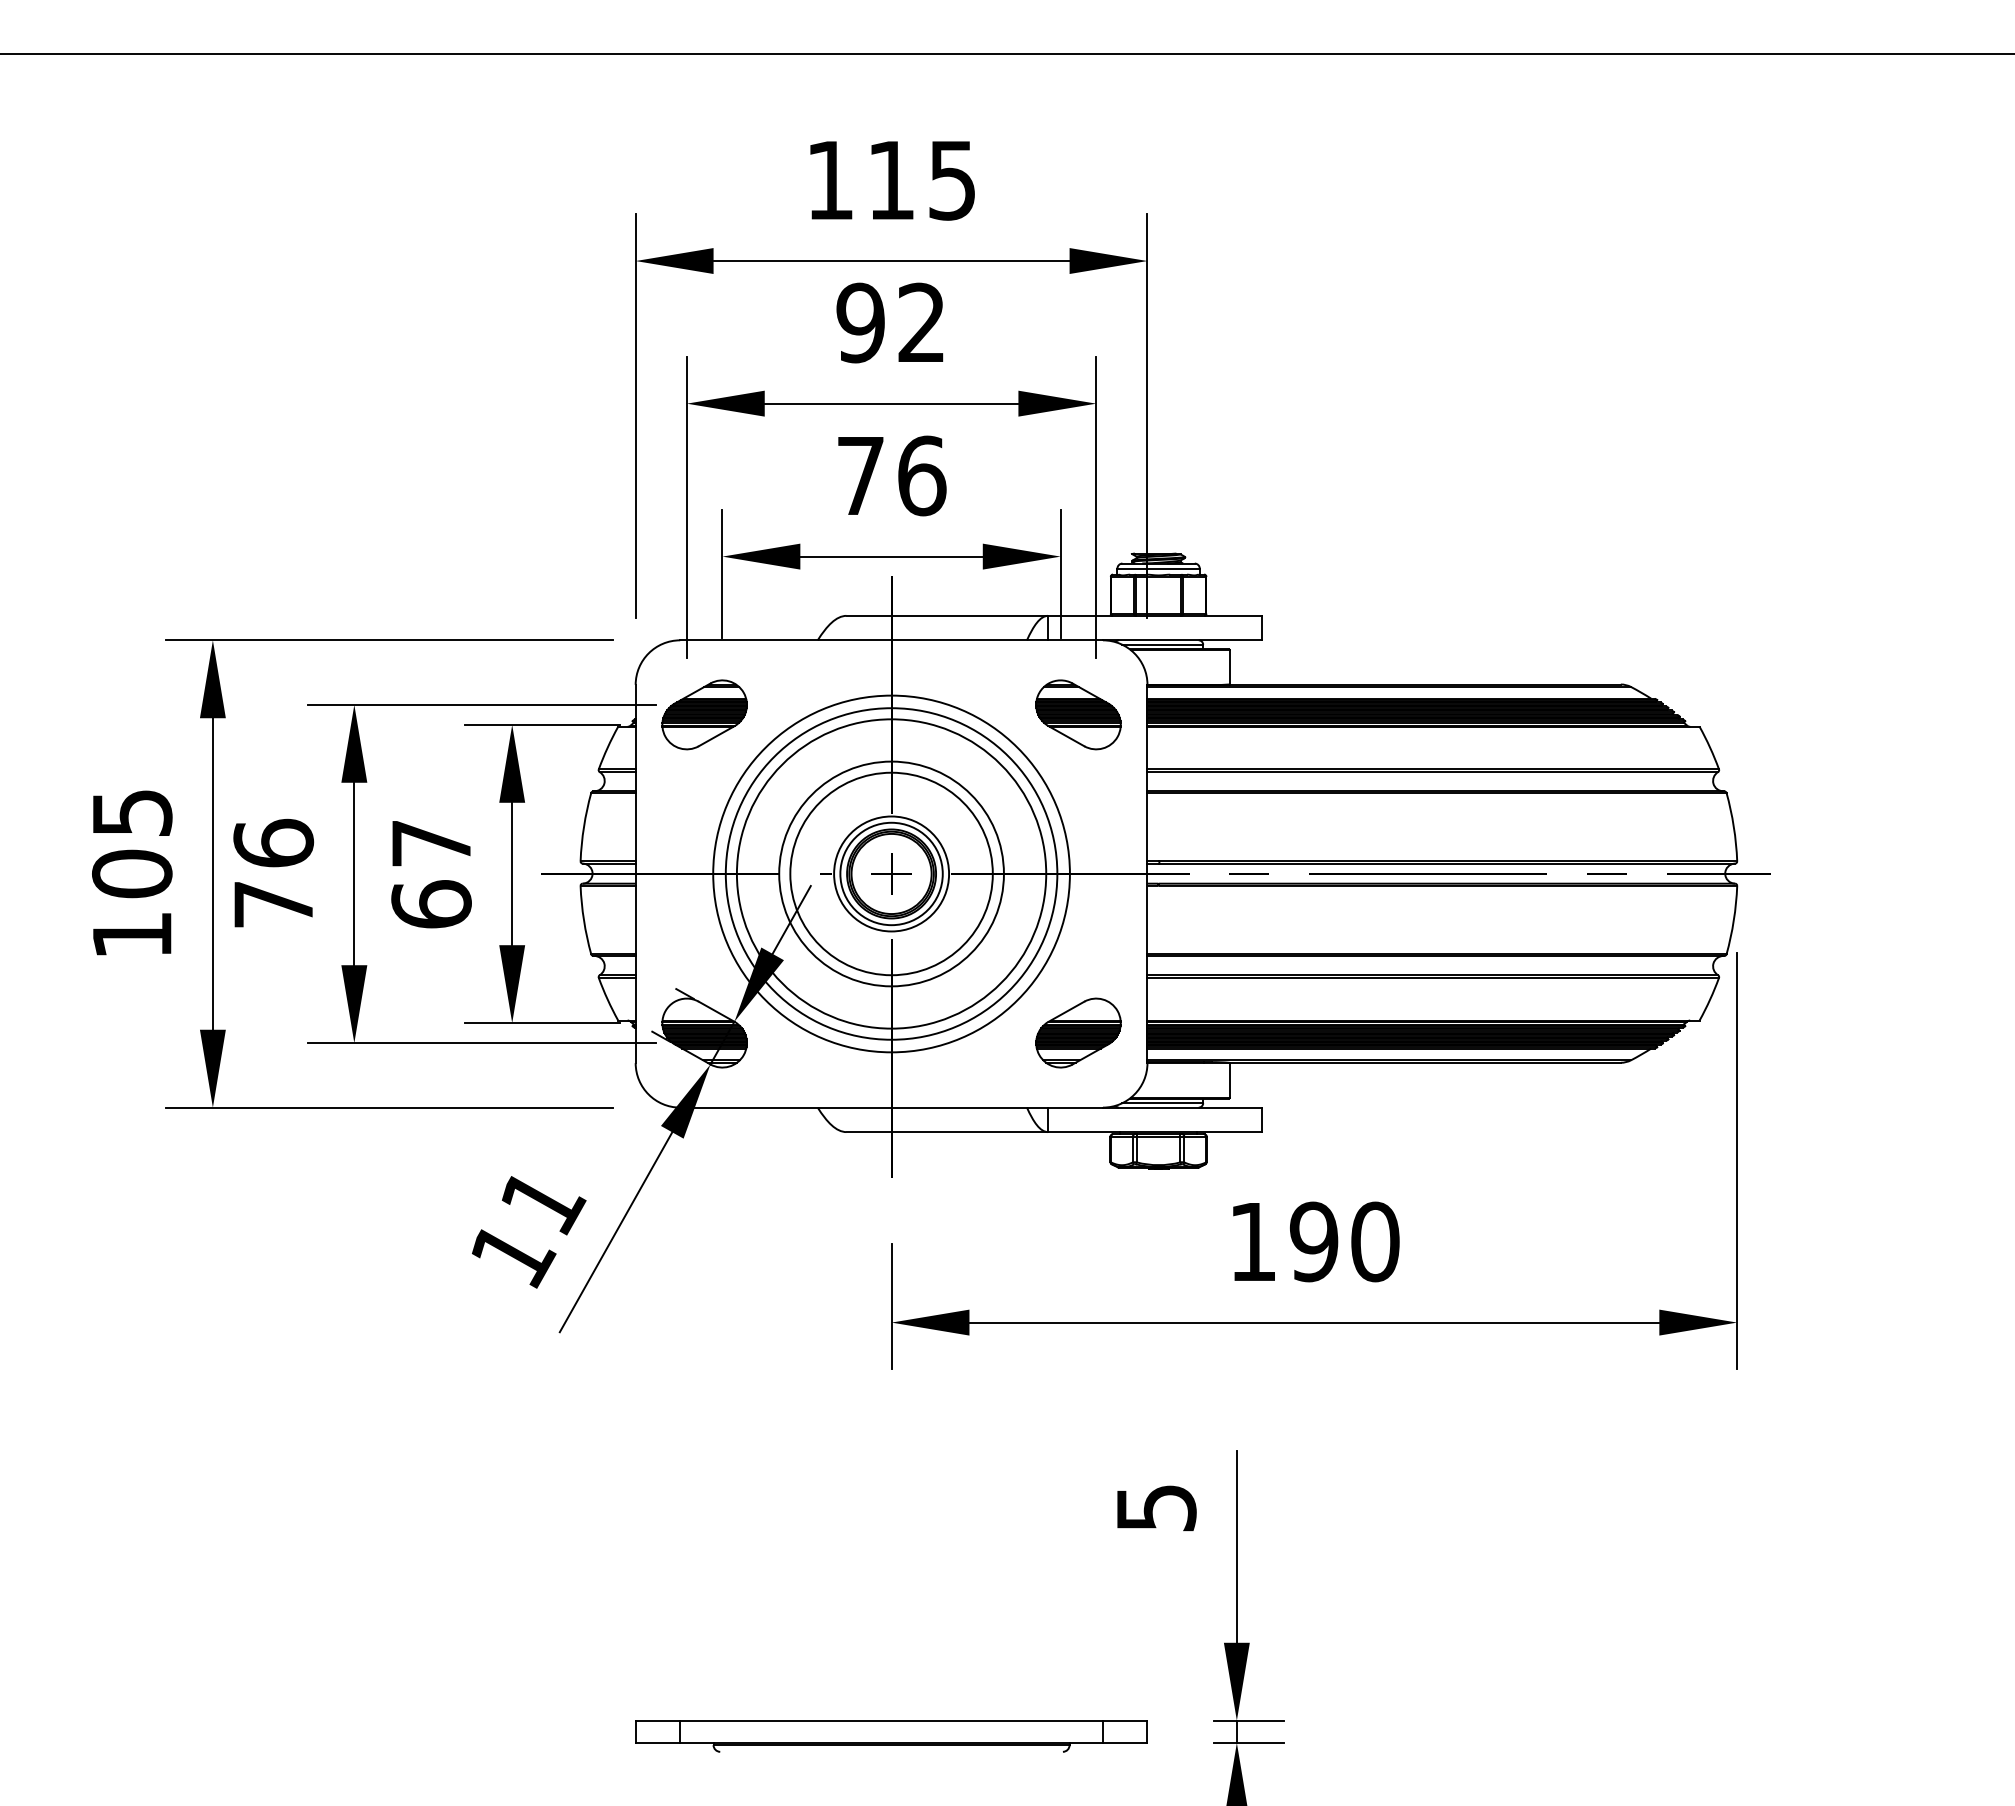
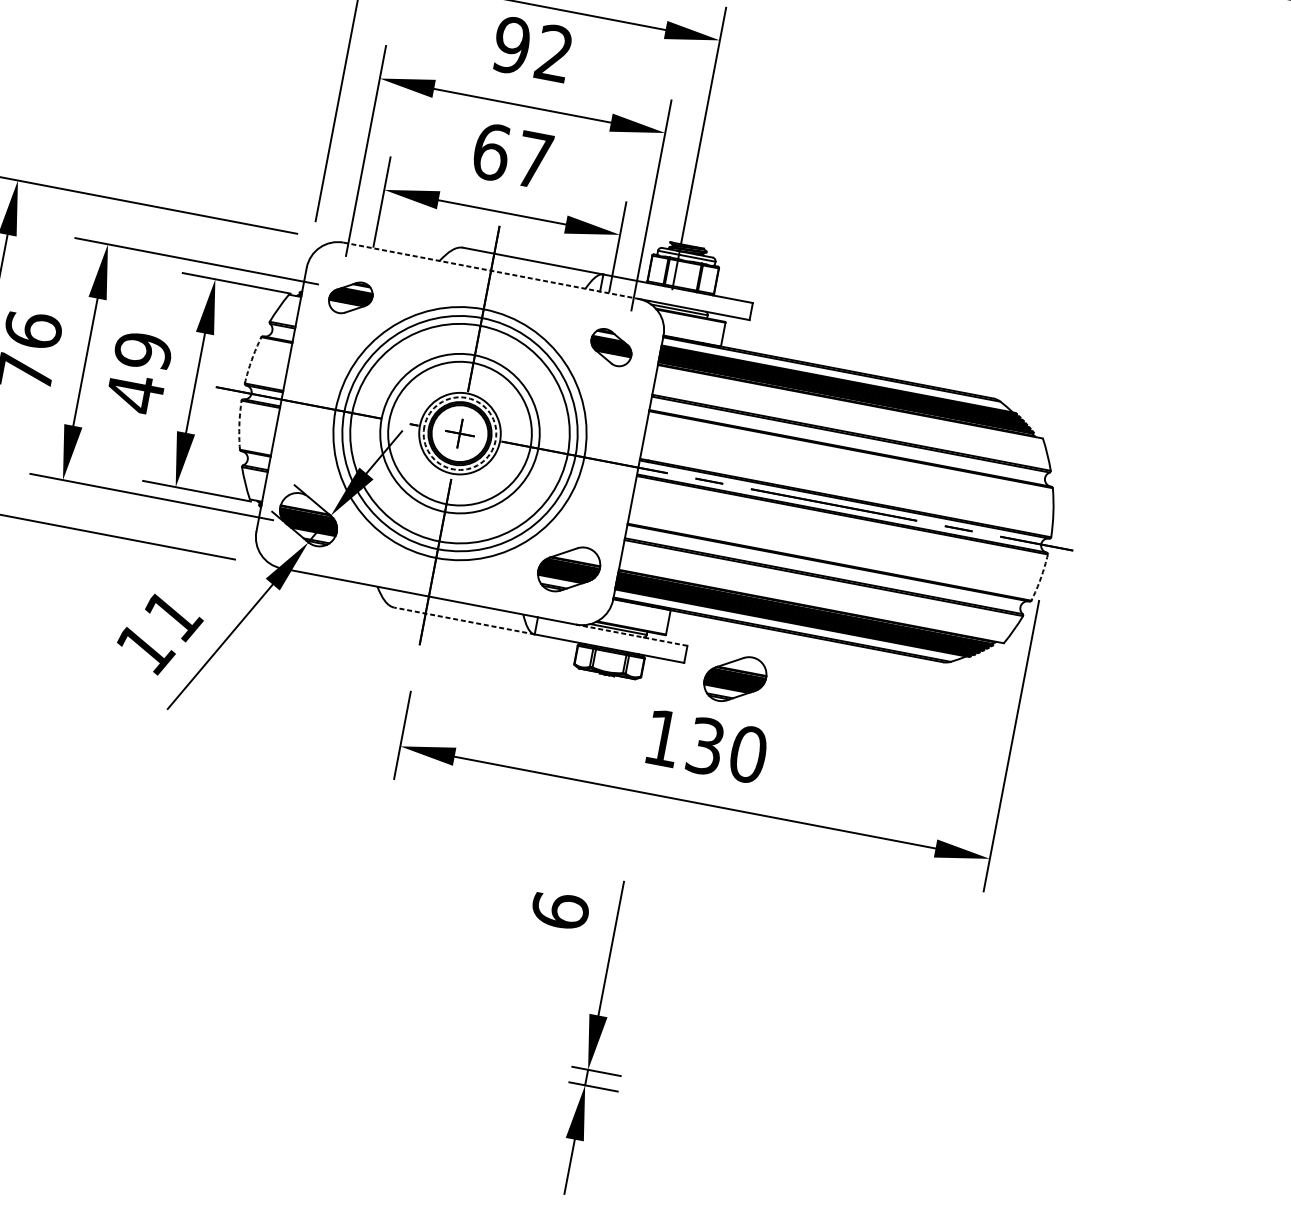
text: (891, 475) -> (512, 155), 76 -> 67
line: (892, 640) -> (491, 271), solid -> dashed
part: (704, 714) -> (350, 297), size x0.7
part: (1078, 714) -> (611, 347), size x0.7
arc: (583, 826) -> (251, 359), solid -> dashed
circle: (891, 873) -> (460, 433), solid -> dashed
text: (431, 874) -> (139, 372), 67 -> 49
arc: (583, 920) -> (239, 425), solid -> dashed
arc: (1733, 920) -> (1040, 578), solid -> dashed
line: (1182, 1107) -> (631, 635), solid -> dashed
line: (947, 1132) -> (464, 621), solid -> dashed
part: (1337, 1140) -> (735, 678), added
text: (1313, 1241) -> (705, 745), 190 -> 130
text: (1156, 1507) -> (560, 910), 5 -> 6
part: (891, 1736) -> (345, 1034), removed

